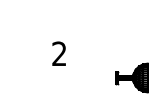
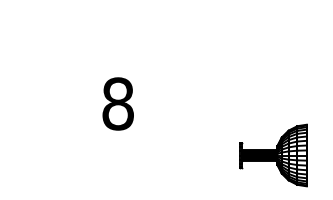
text: (59, 53) -> (118, 103), 2 -> 8

